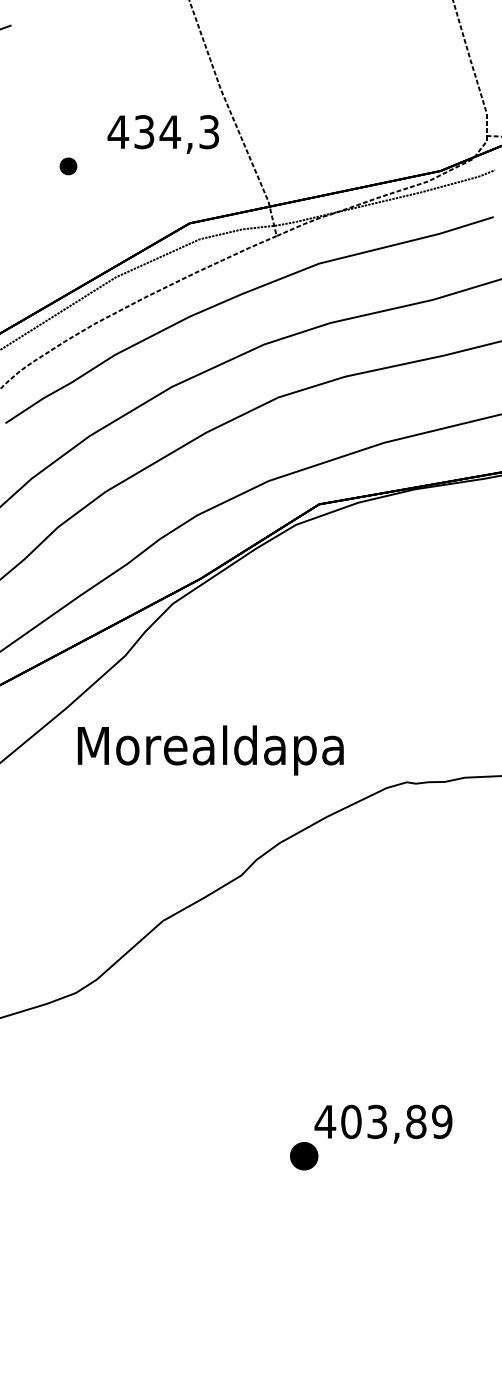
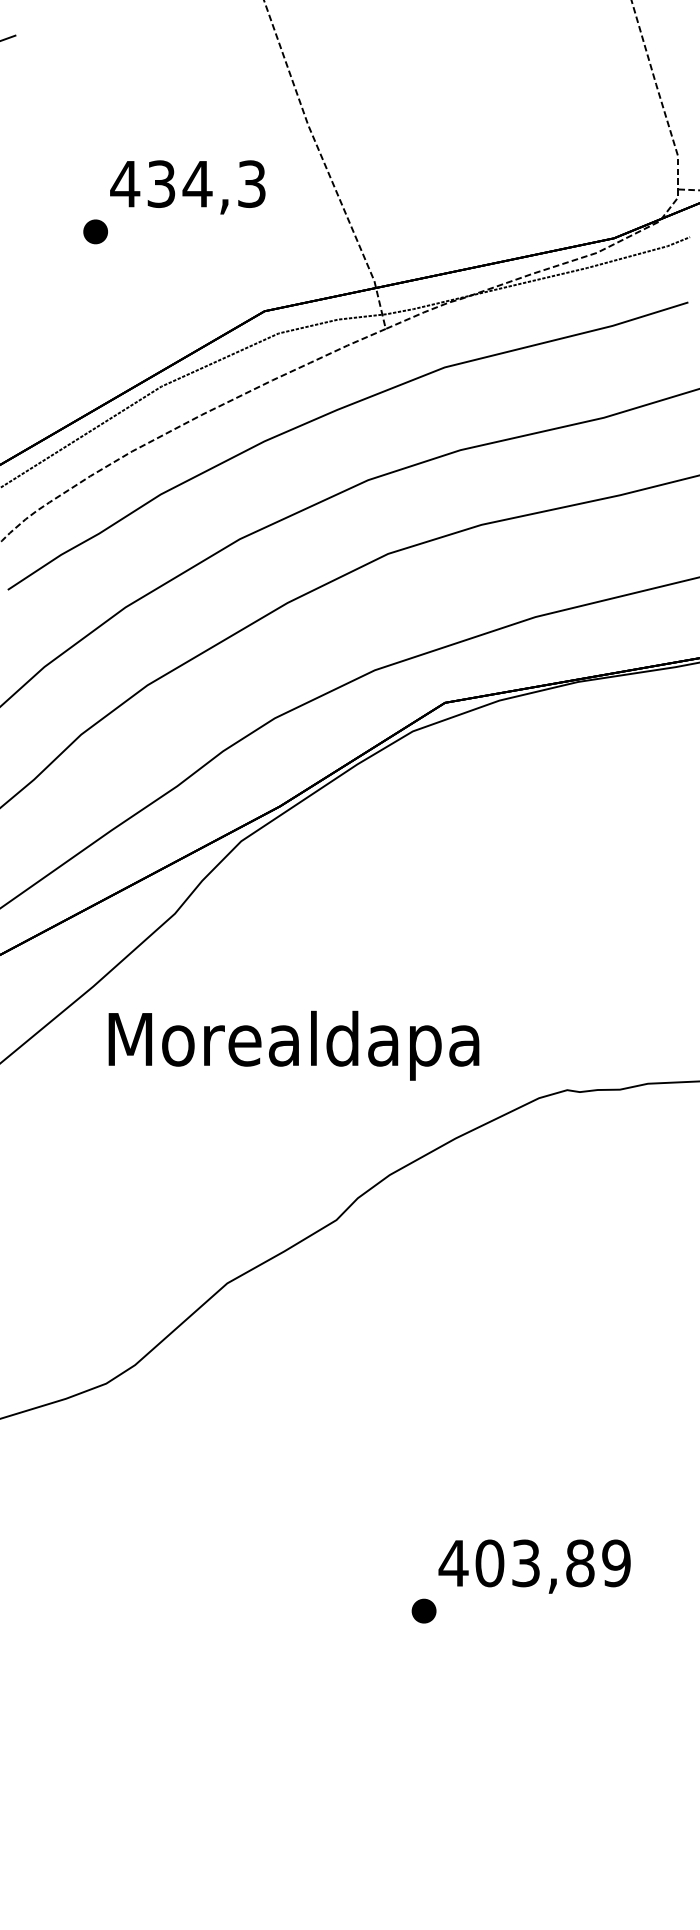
text: (163, 134) -> (187, 187), moved
part: (303, 1155) -> (423, 1610), size x0.62

